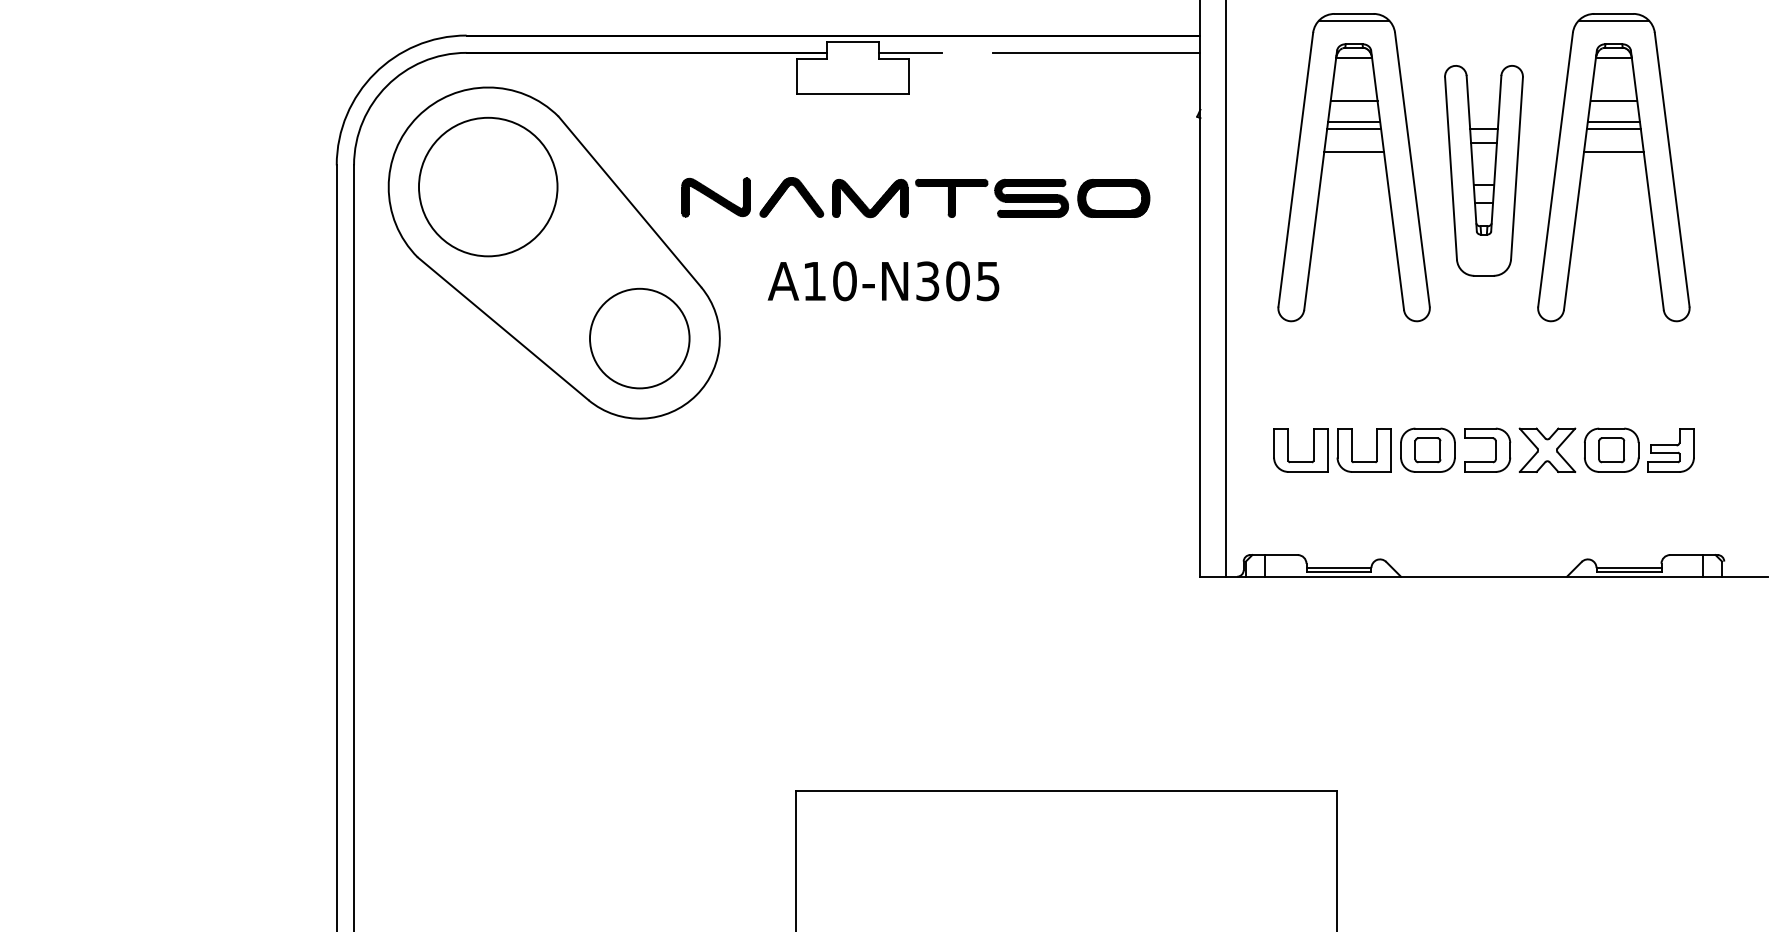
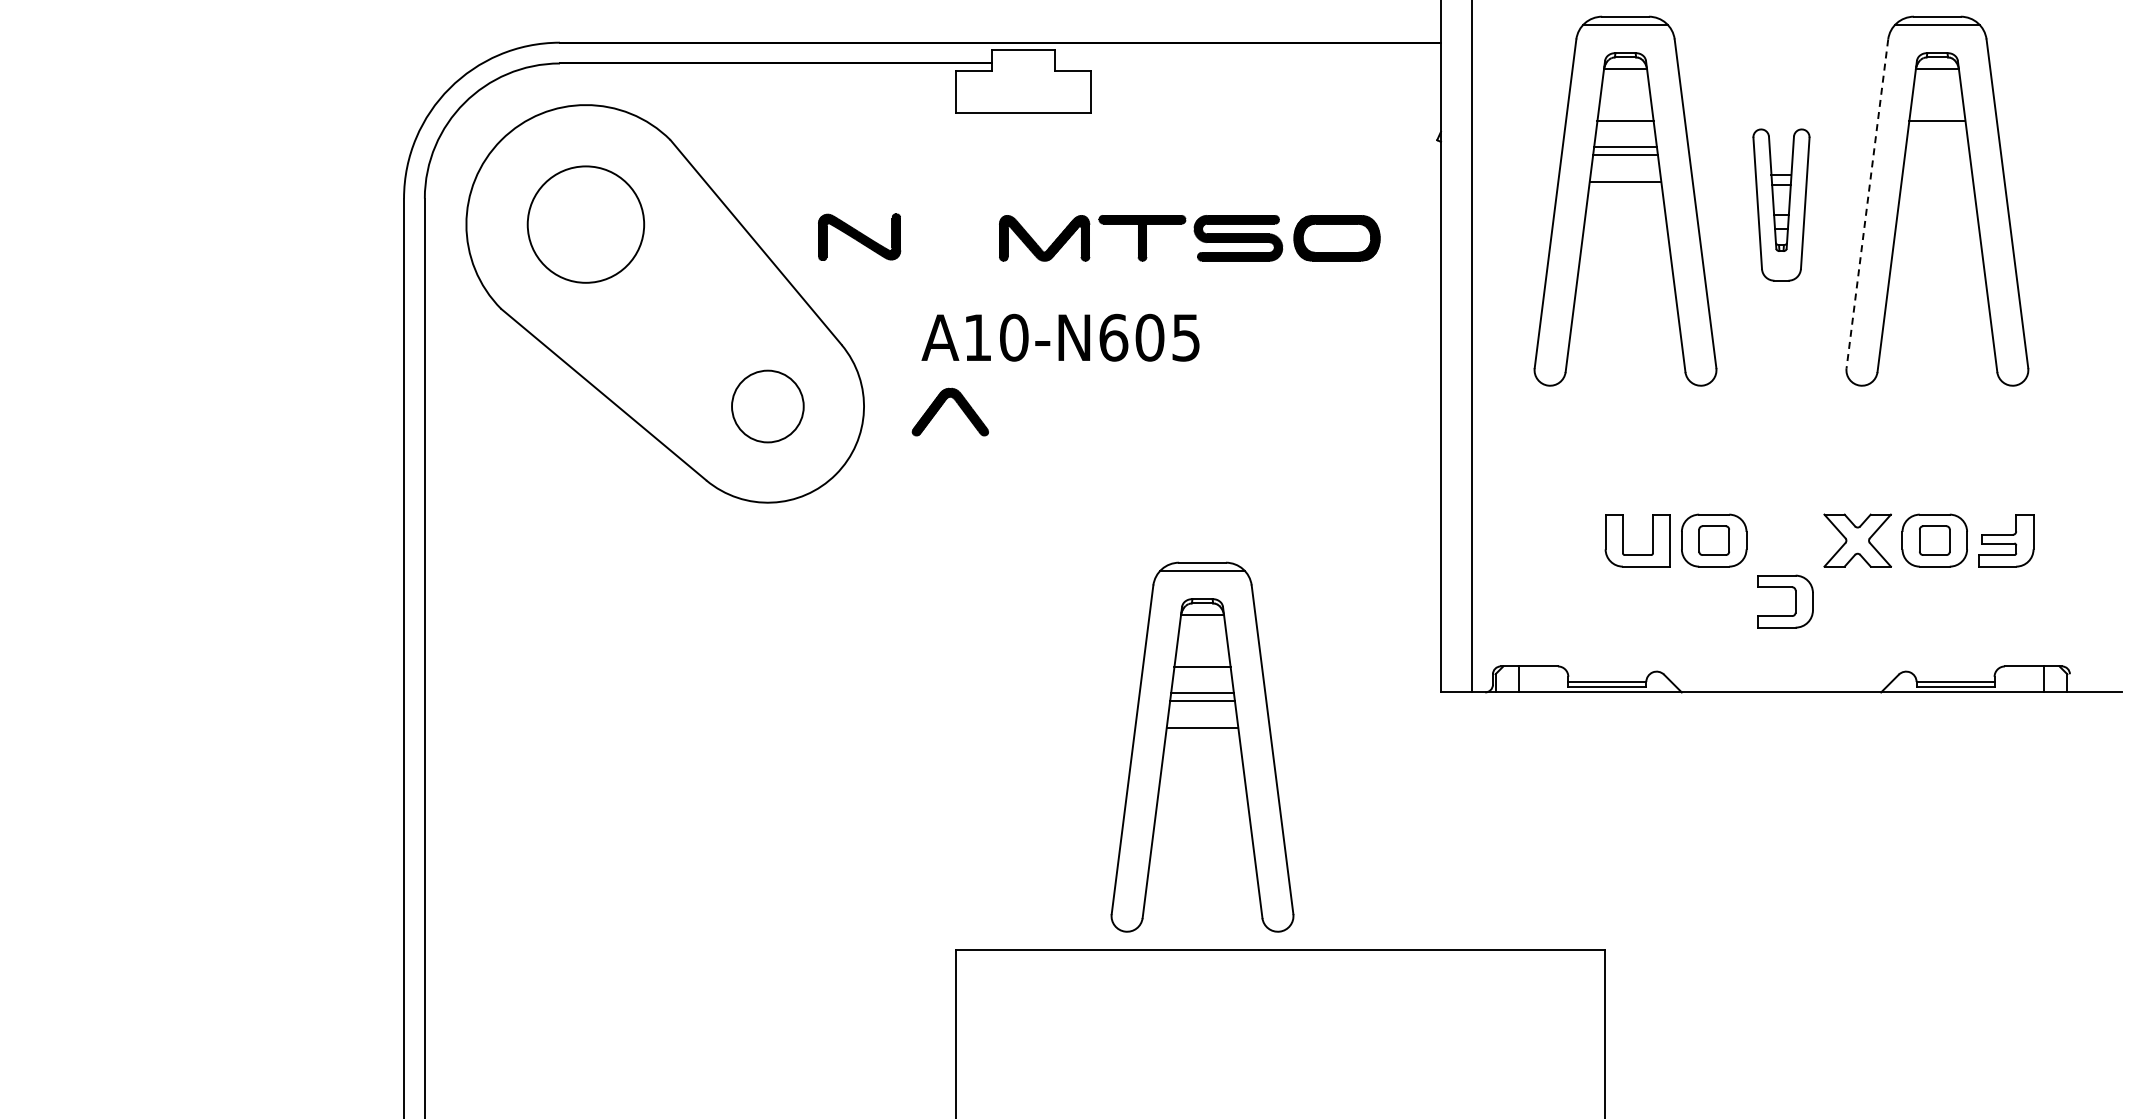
line: (910, 52) -> (1092, 63), removed
line: (1096, 52) -> (1316, 63), removed
line: (1613, 122) -> (1937, 146), removed
line: (1613, 128) -> (1937, 154), removed
line: (1613, 151) -> (1937, 182), removed
line: (1555, 169) -> (1867, 203), solid -> dashed
part: (1484, 170) -> (1781, 204), size x0.6
circle: (487, 186) -> (585, 224), size x0.7
part: (786, 191) -> (943, 404), moved
text: (927, 281) -> (1113, 337), A10-N305 -> A10-N605
circle: (639, 338) -> (767, 406), size x0.6
part: (1289, 450) -> (1547, 540), removed
part: (1495, 450) -> (1795, 601), moved
part: (1001, 606) -> (1202, 728), added

